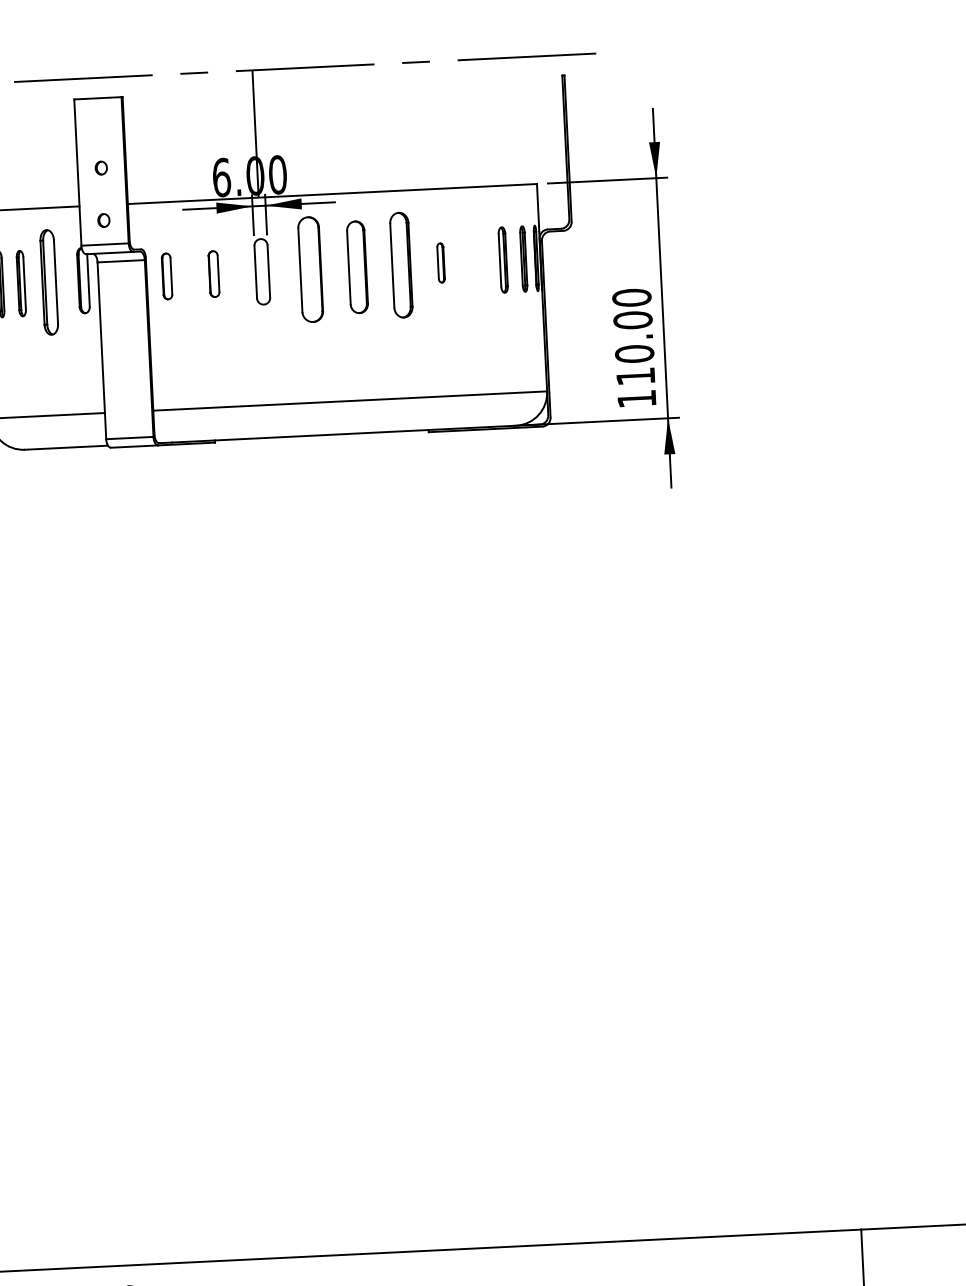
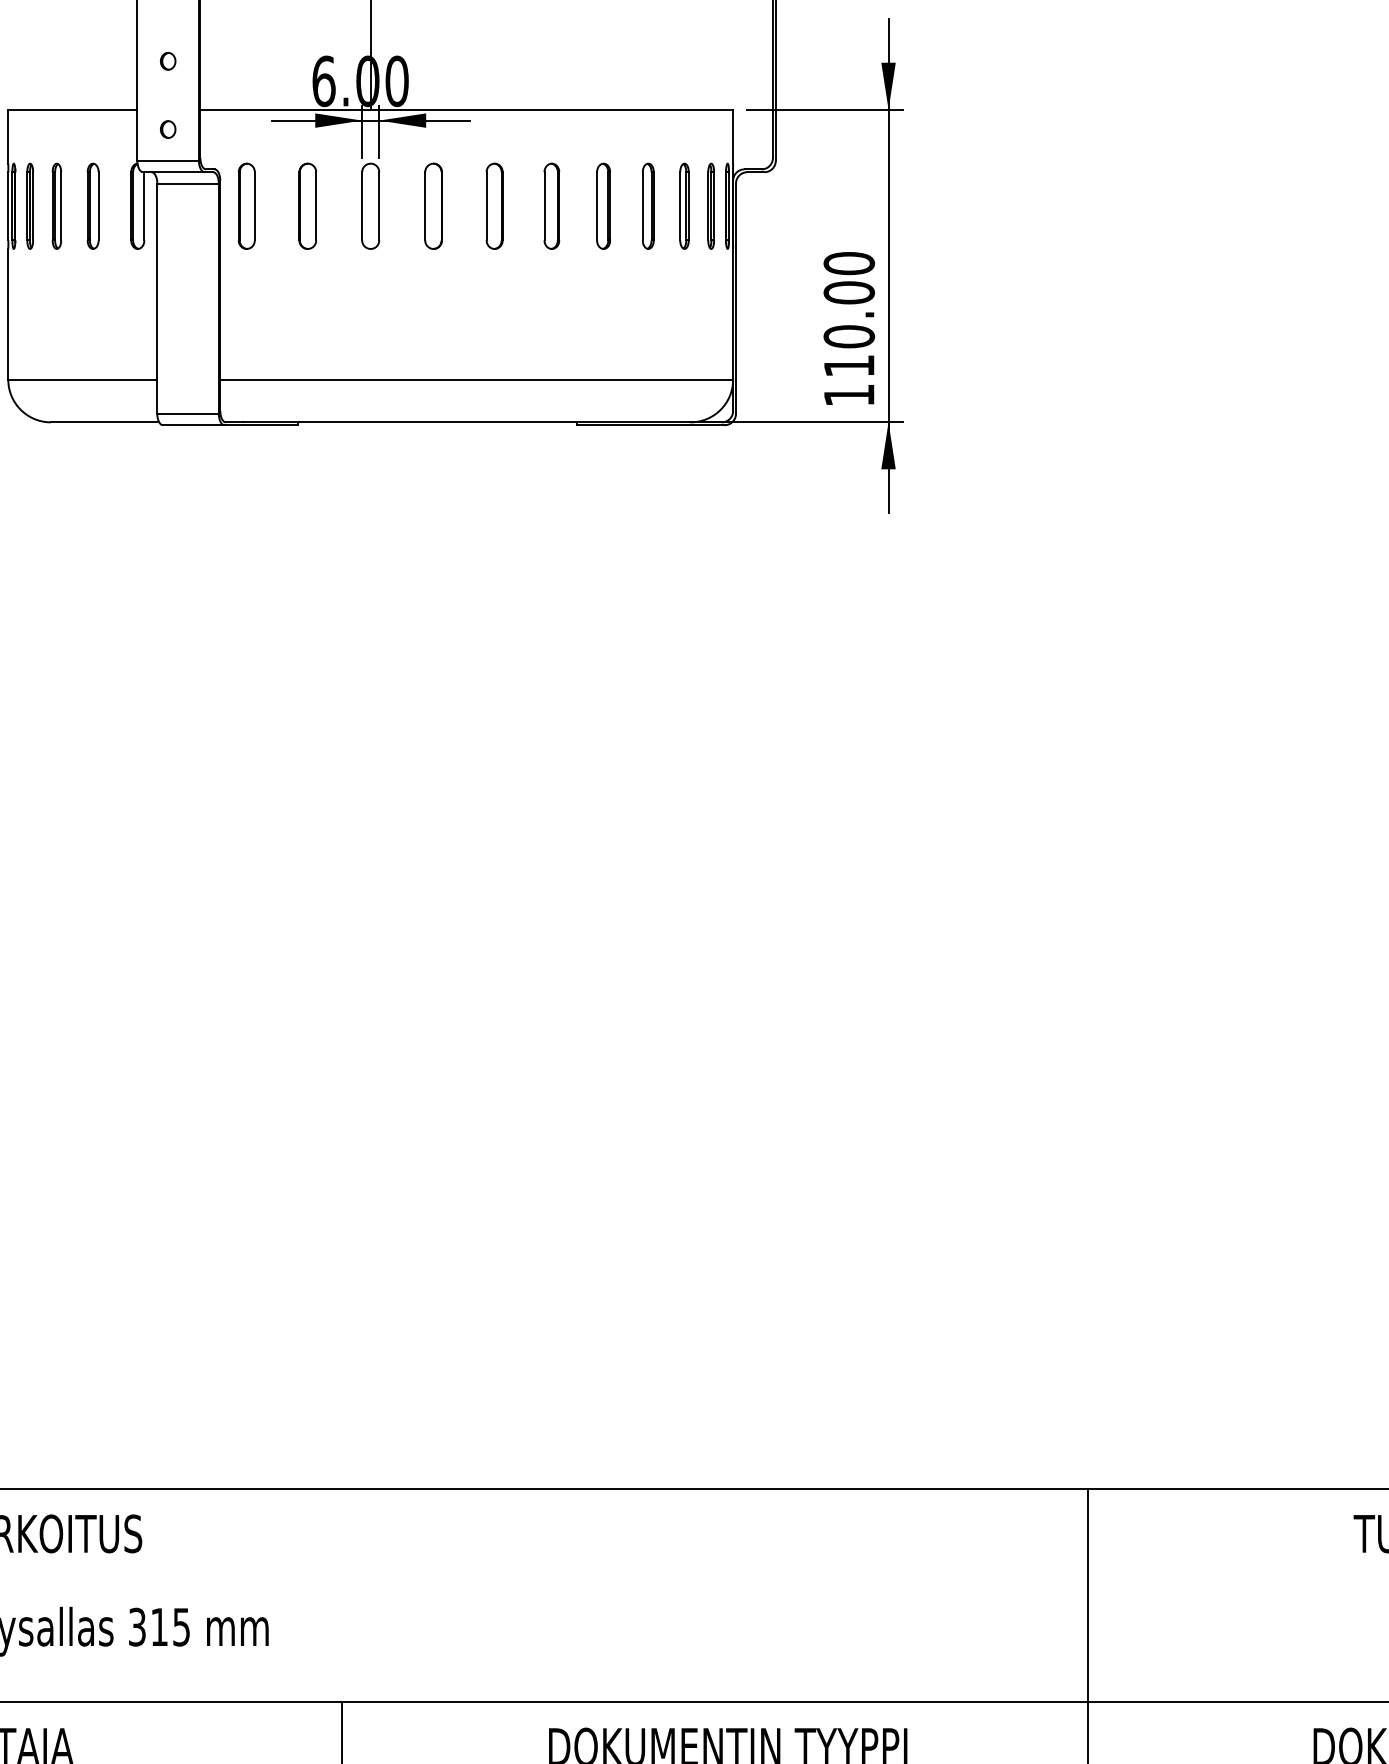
part: (474, 260) -> (647, 205), added
part: (441, 262) -> (603, 205), size x1.67
part: (401, 264) -> (551, 205), size x0.62
part: (357, 266) -> (494, 205), size x0.71
part: (310, 268) -> (433, 205), size x0.62
part: (213, 273) -> (307, 205), size x1.43
part: (166, 275) -> (246, 205), size x1.43
part: (48, 281) -> (92, 205), size x0.62

